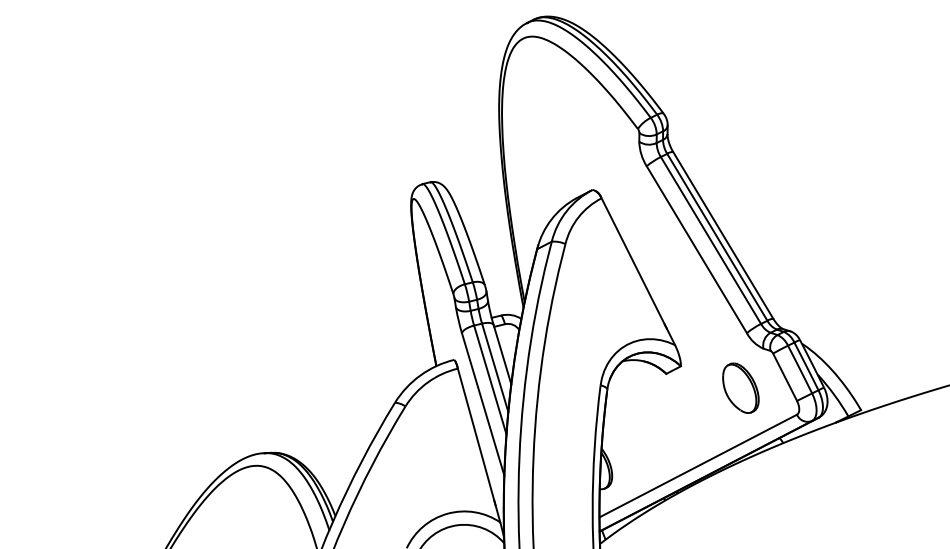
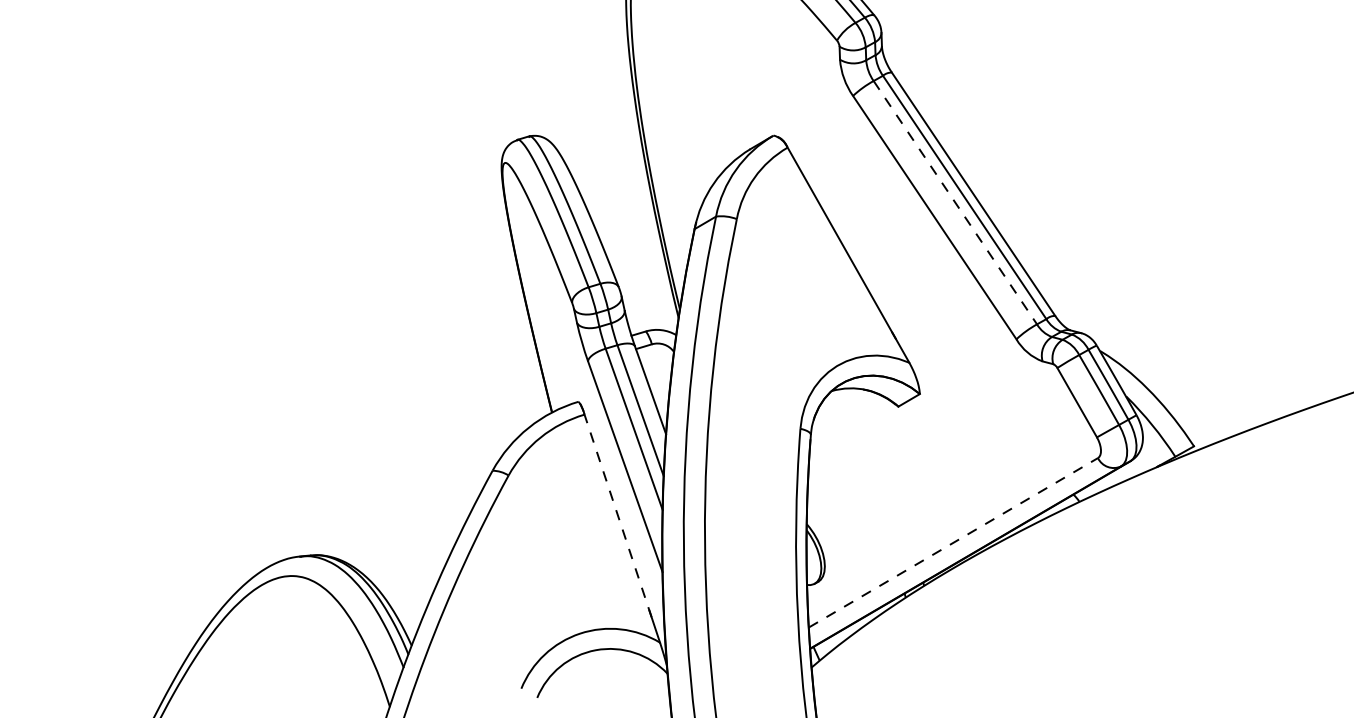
line: (711, 240) -> (956, 202), solid -> dashed
part: (740, 387) -> (1010, 421), removed
line: (476, 435) -> (617, 513), solid -> dashed
line: (698, 465) -> (953, 541), solid -> dashed

